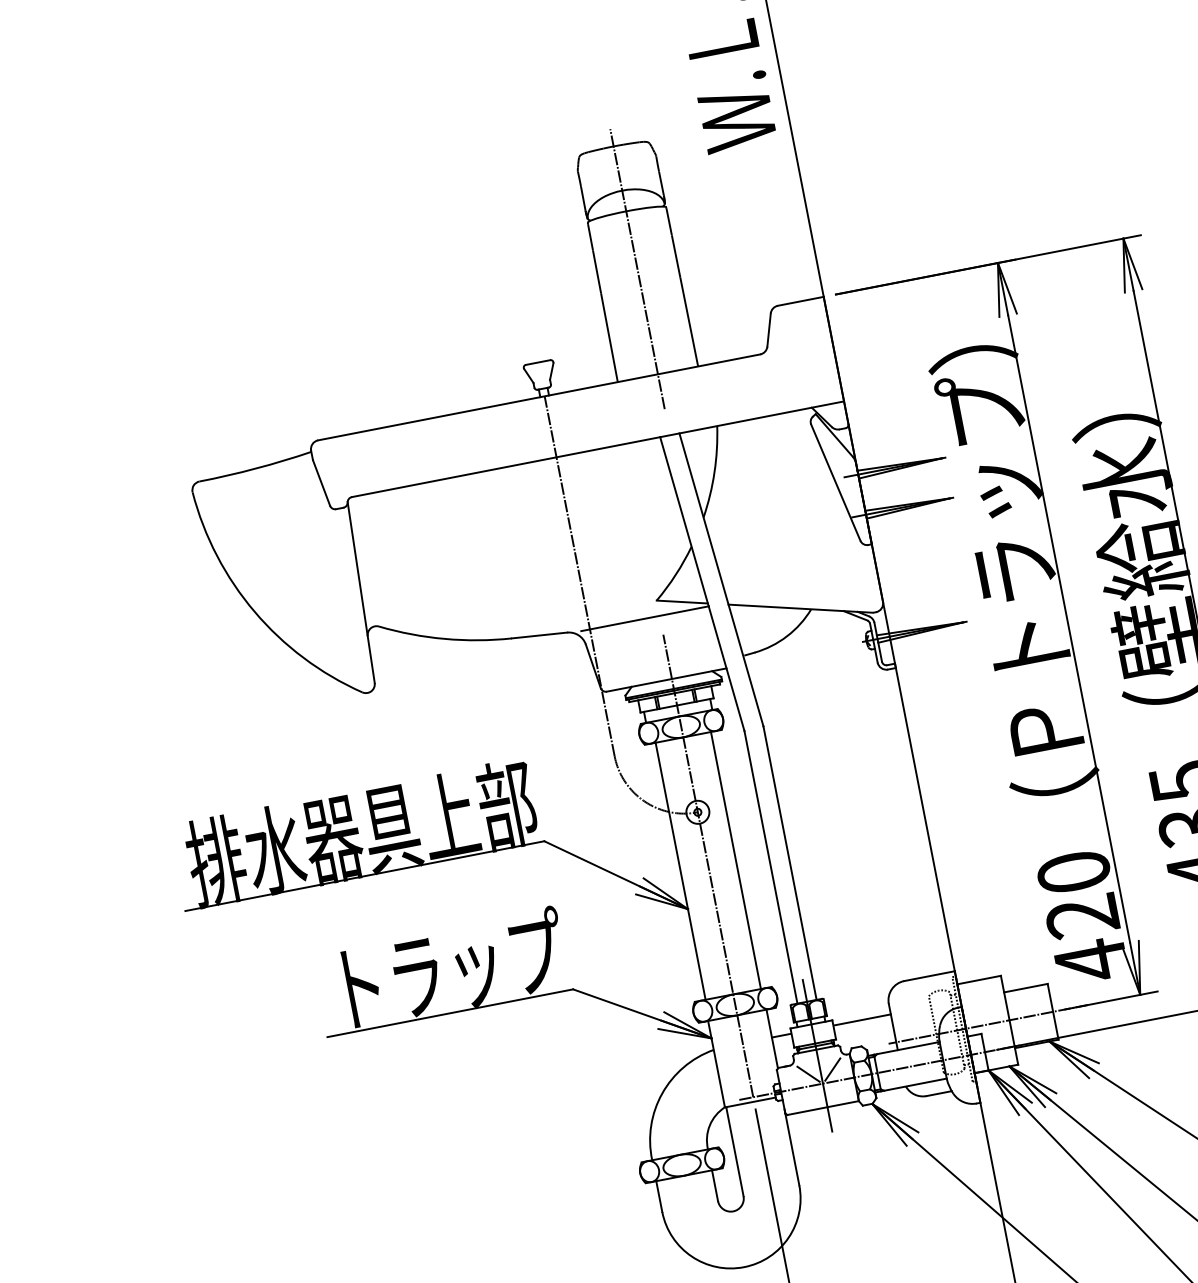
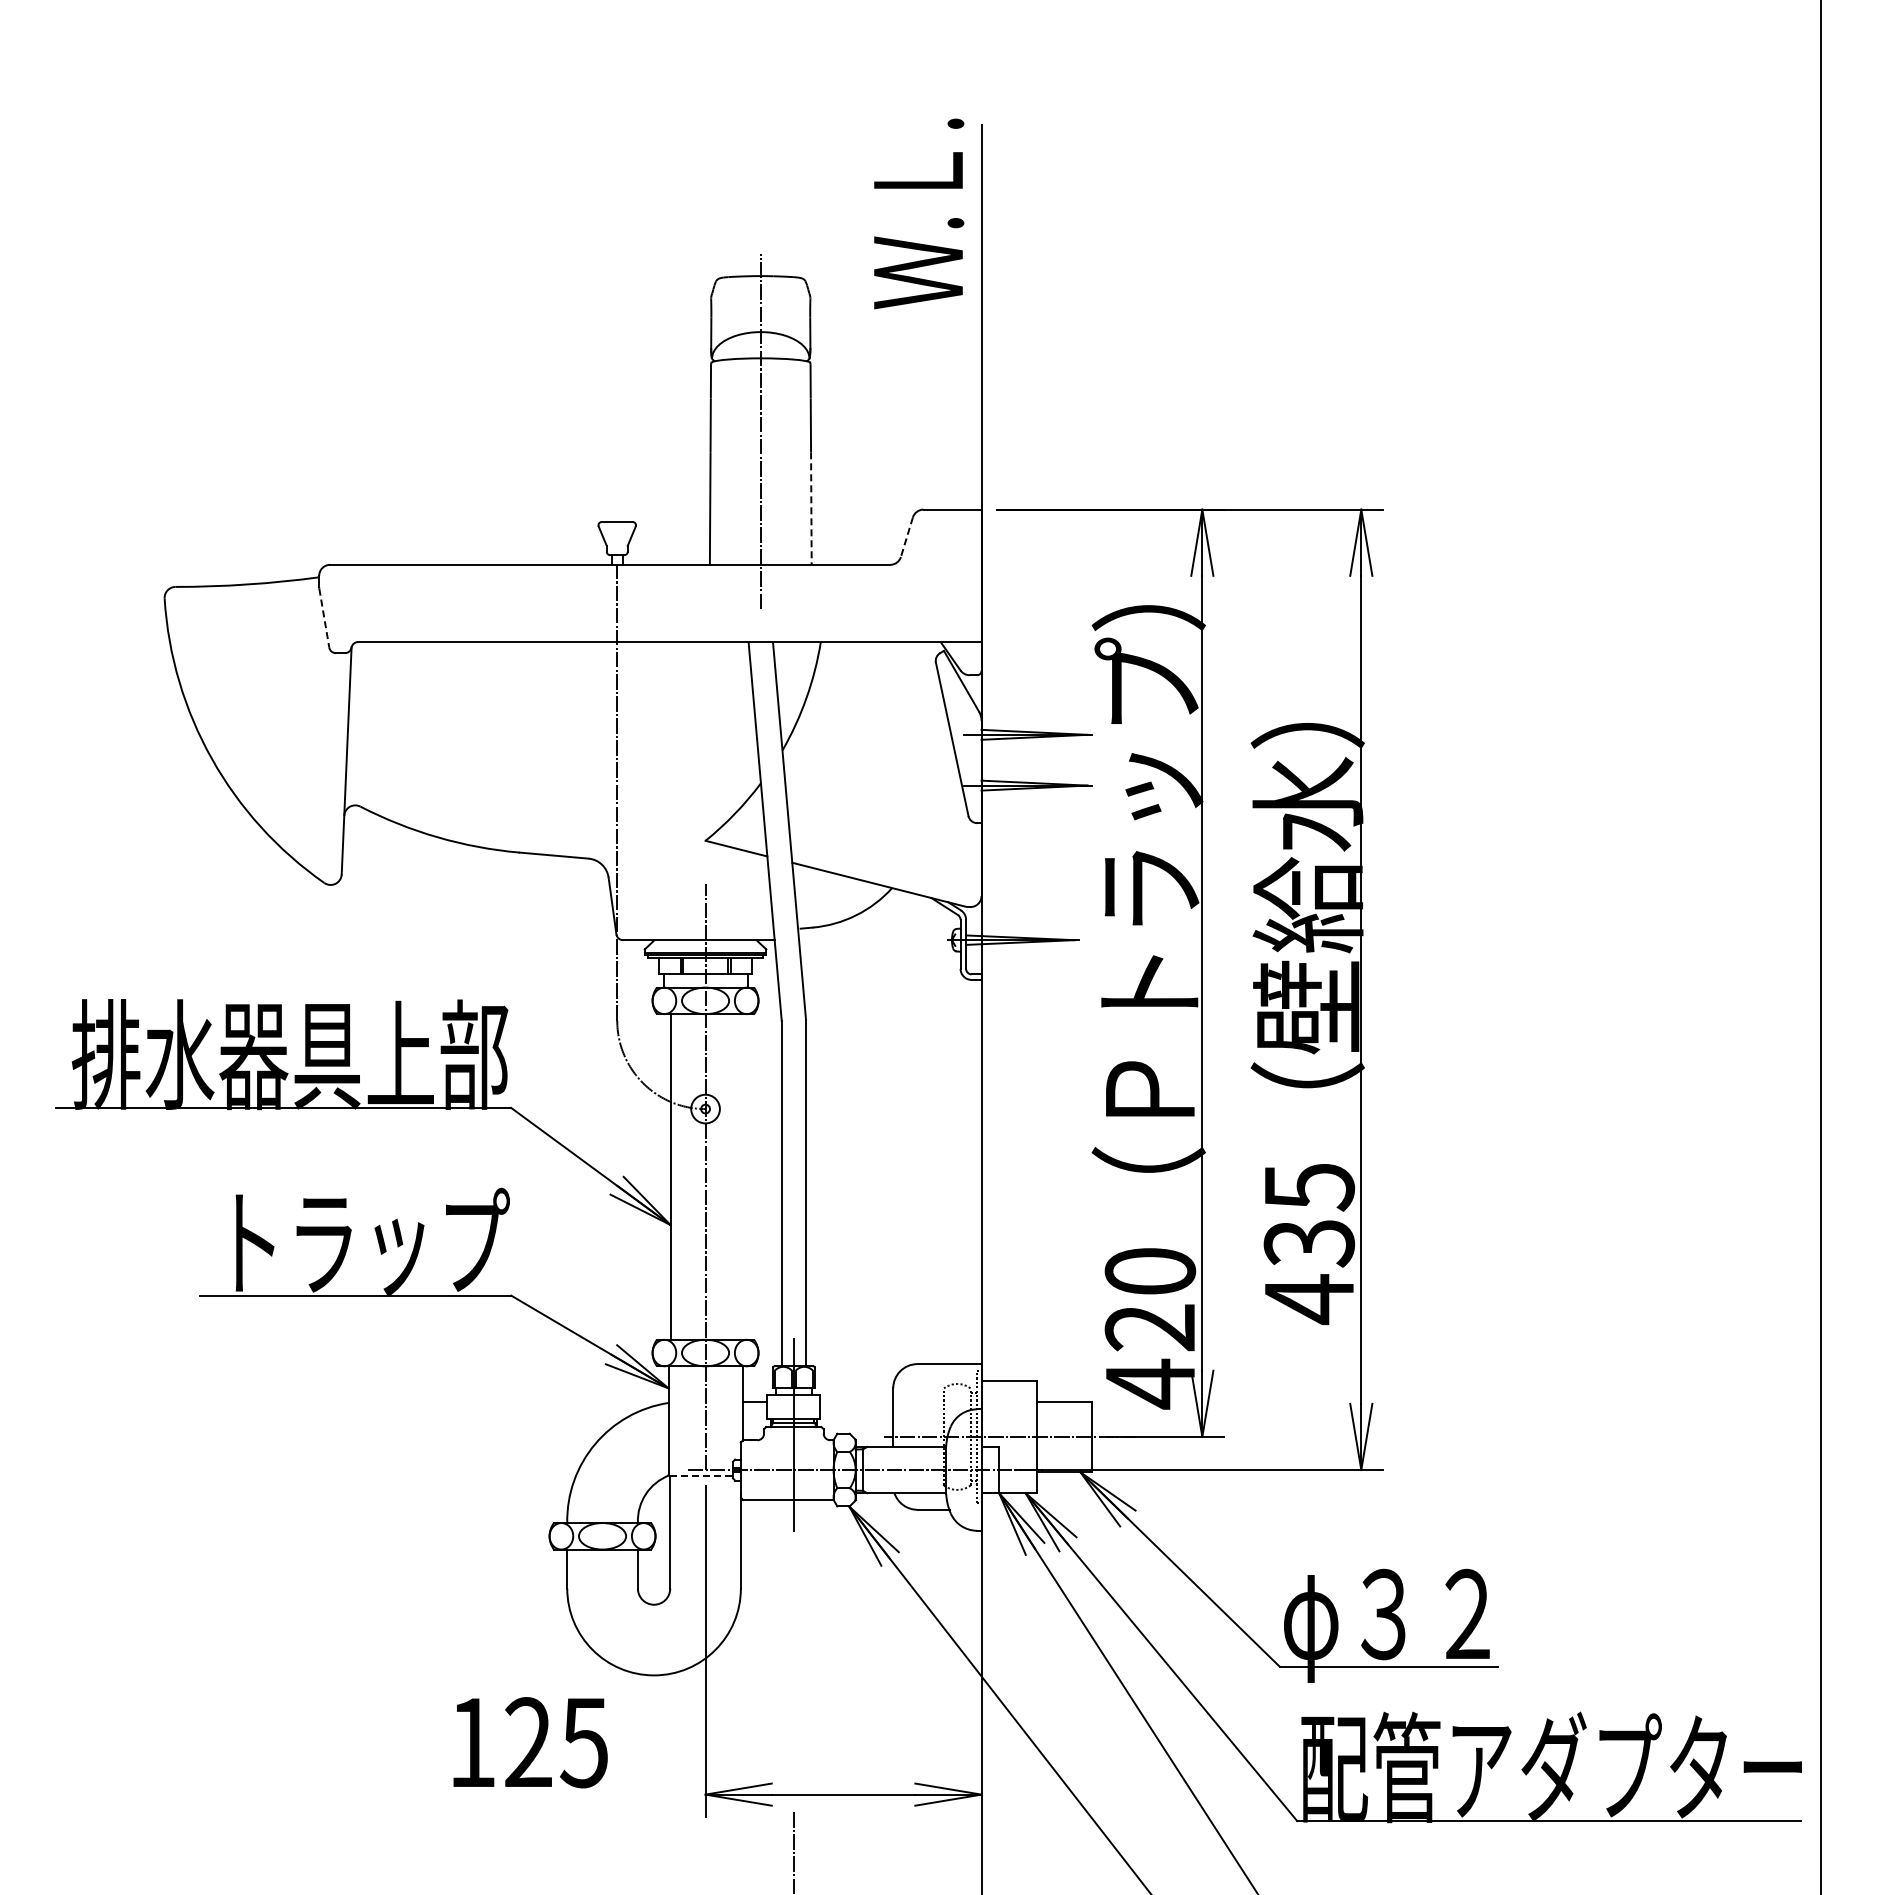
line: (689, 322) -> (811, 509), solid -> dashed
line: (768, 330) -> (906, 537), solid -> dashed
line: (321, 483) -> (324, 618), solid -> dashed
line: (645, 618) -> (687, 860), removed
line: (735, 860) -> (740, 1176), removed
line: (862, 1019) -> (857, 1401), removed
line: (832, 1068) -> (809, 1454), removed
line: (808, 1073) -> (778, 1454), removed
line: (751, 1101) -> (702, 1475), solid -> dashed

